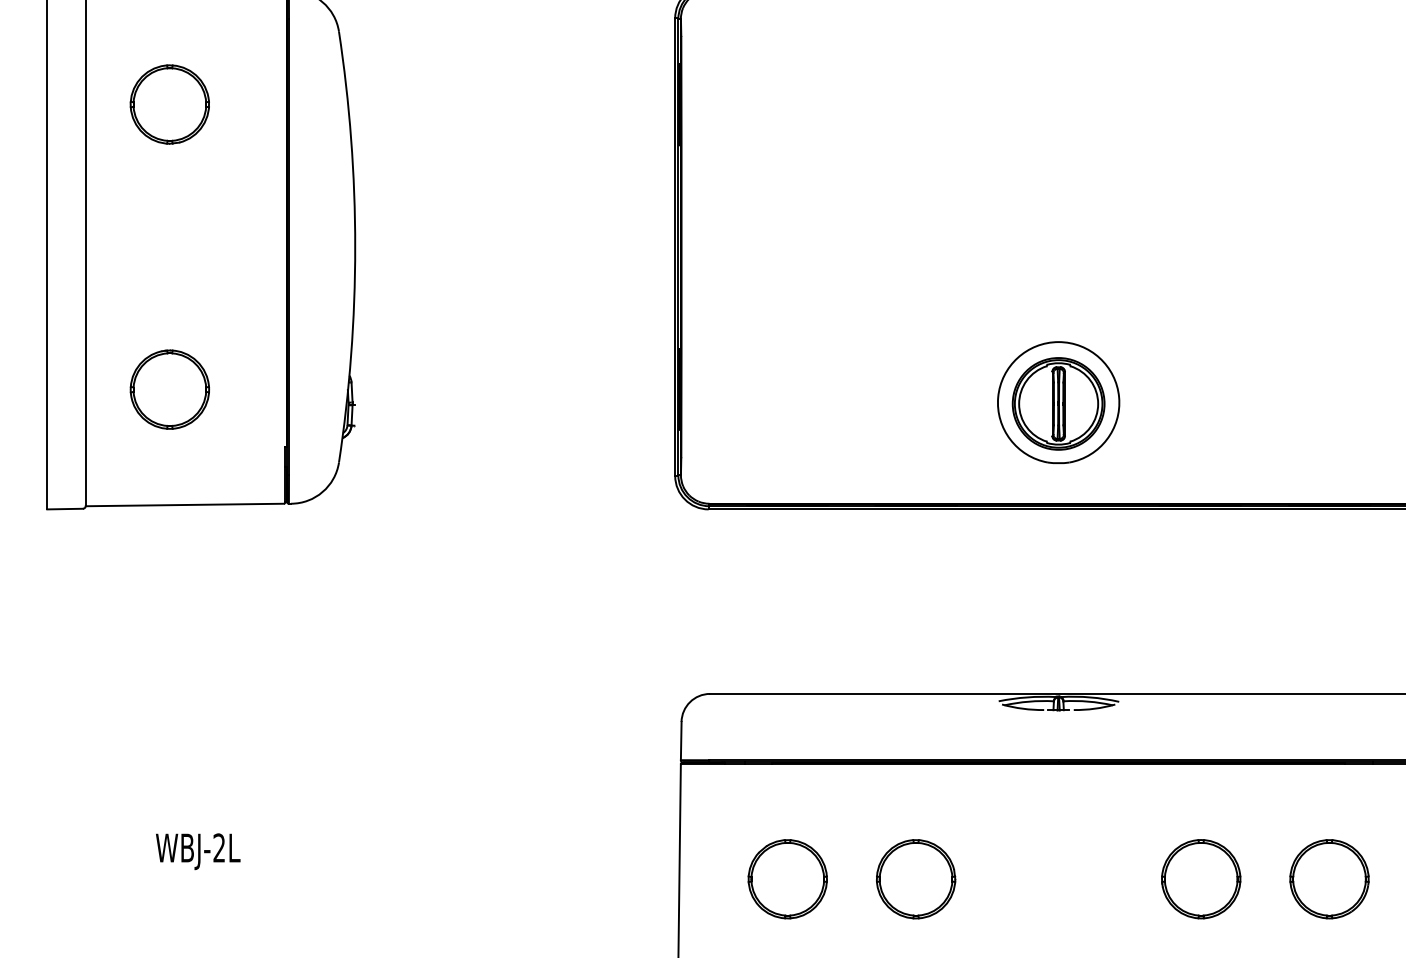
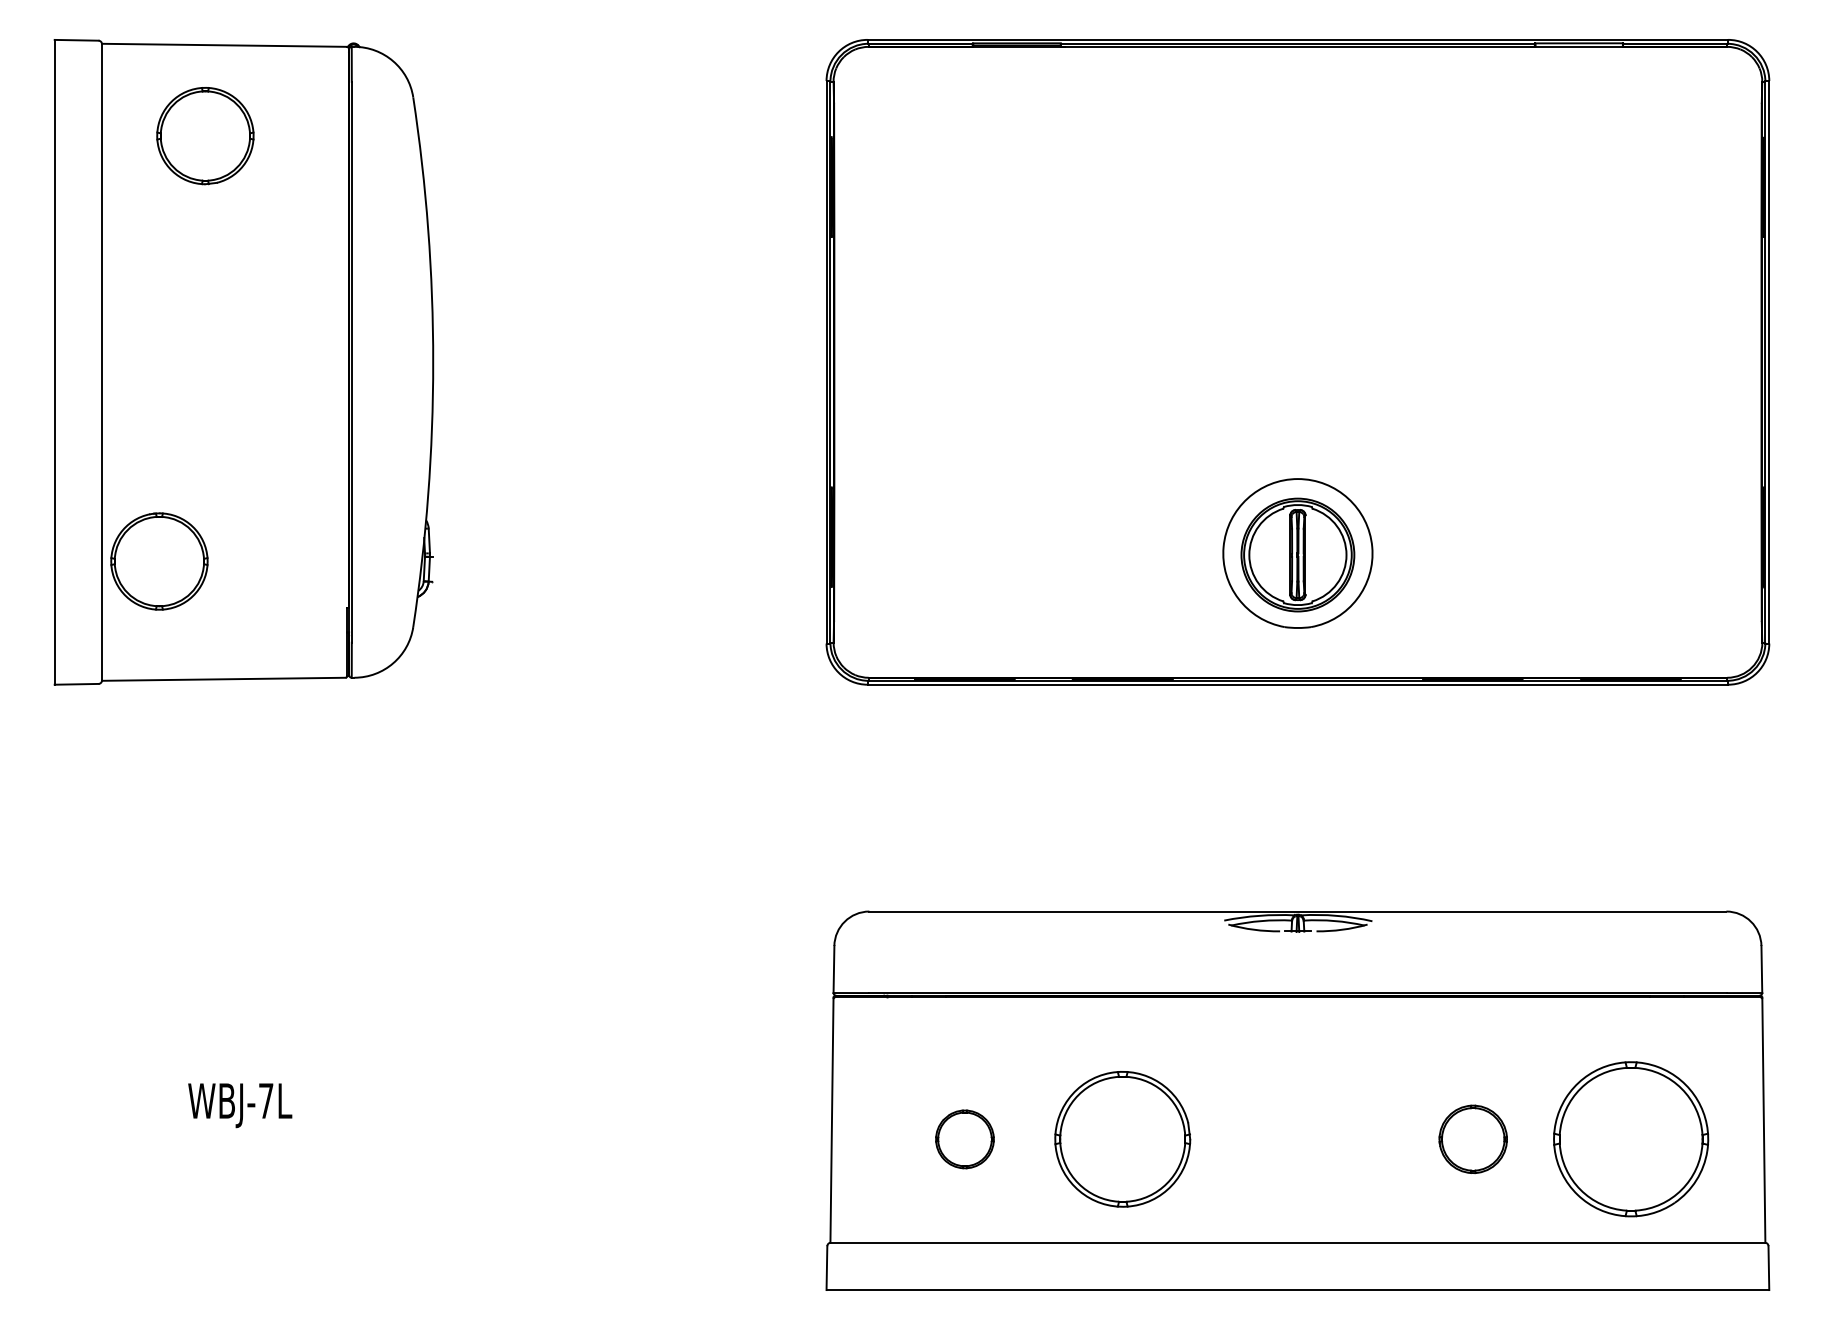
part: (169, 104) -> (205, 136), moved
part: (169, 389) -> (159, 561), moved
text: (219, 847) -> (266, 1100), WBJ-2L -> WBJ-7L
part: (787, 879) -> (964, 1139), size x0.6
part: (915, 879) -> (1122, 1139), size x1.4
part: (1201, 879) -> (1473, 1139), size x0.7
part: (1329, 879) -> (1630, 1139), size x1.6

